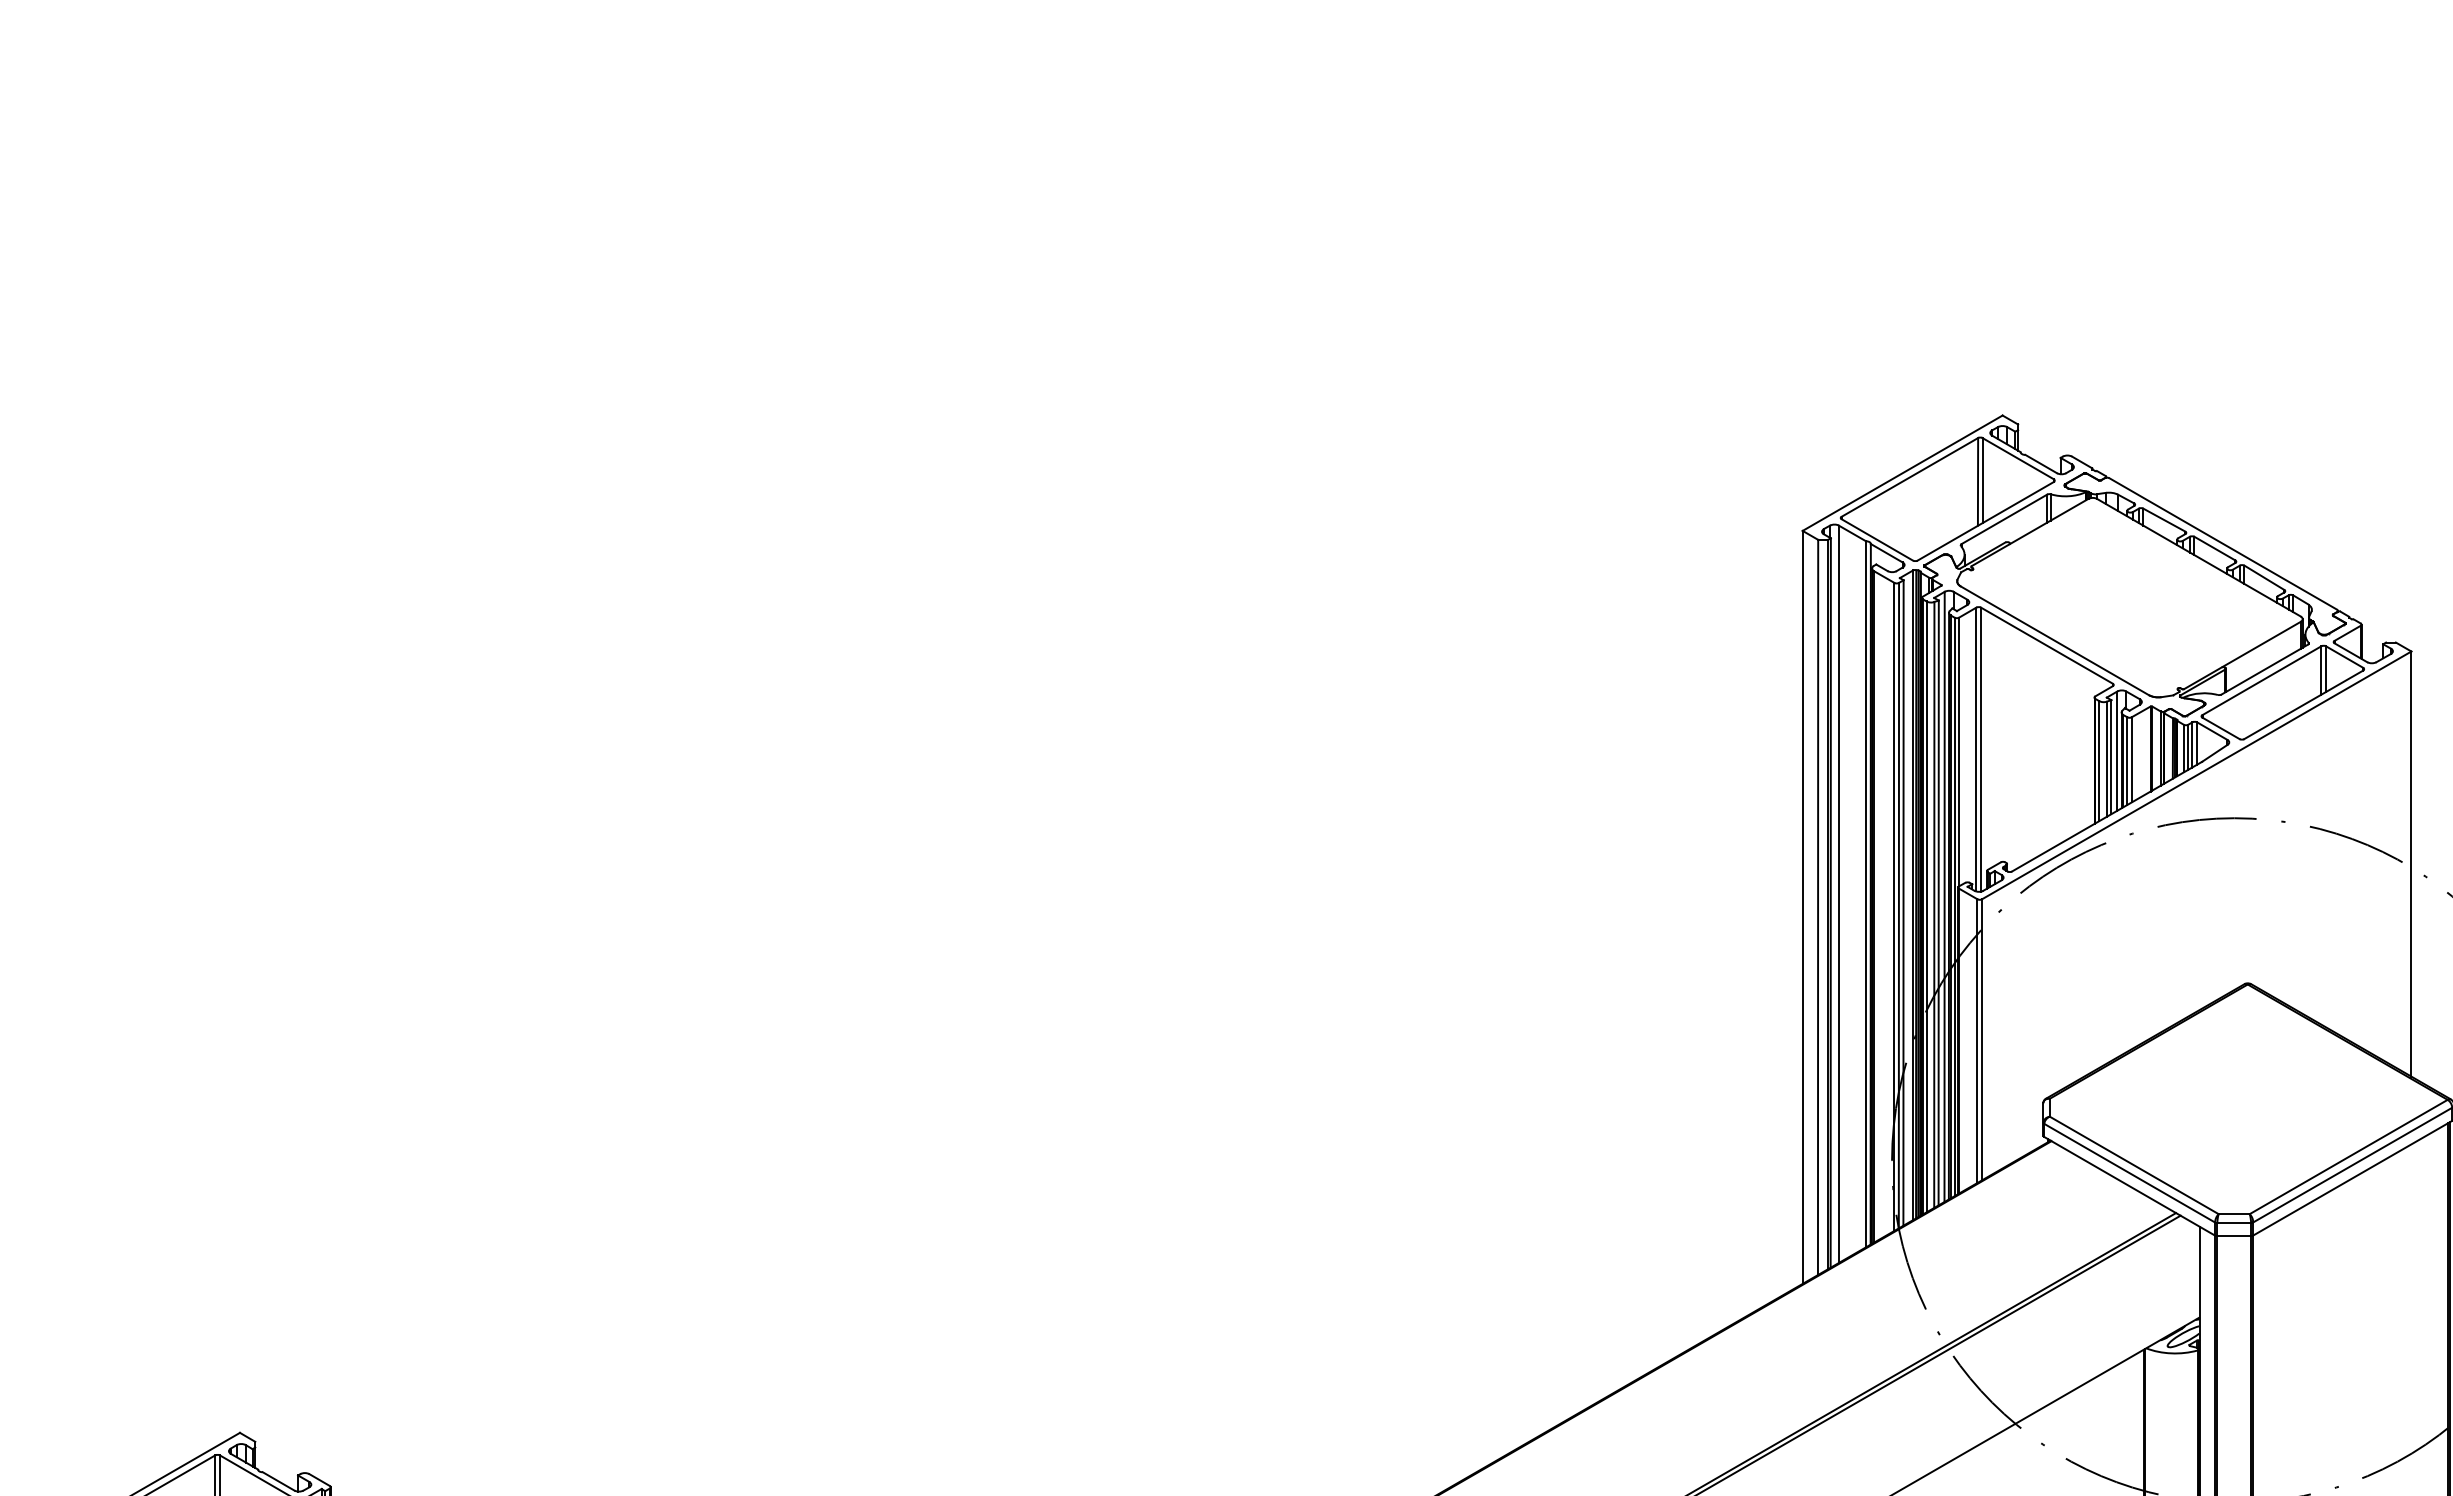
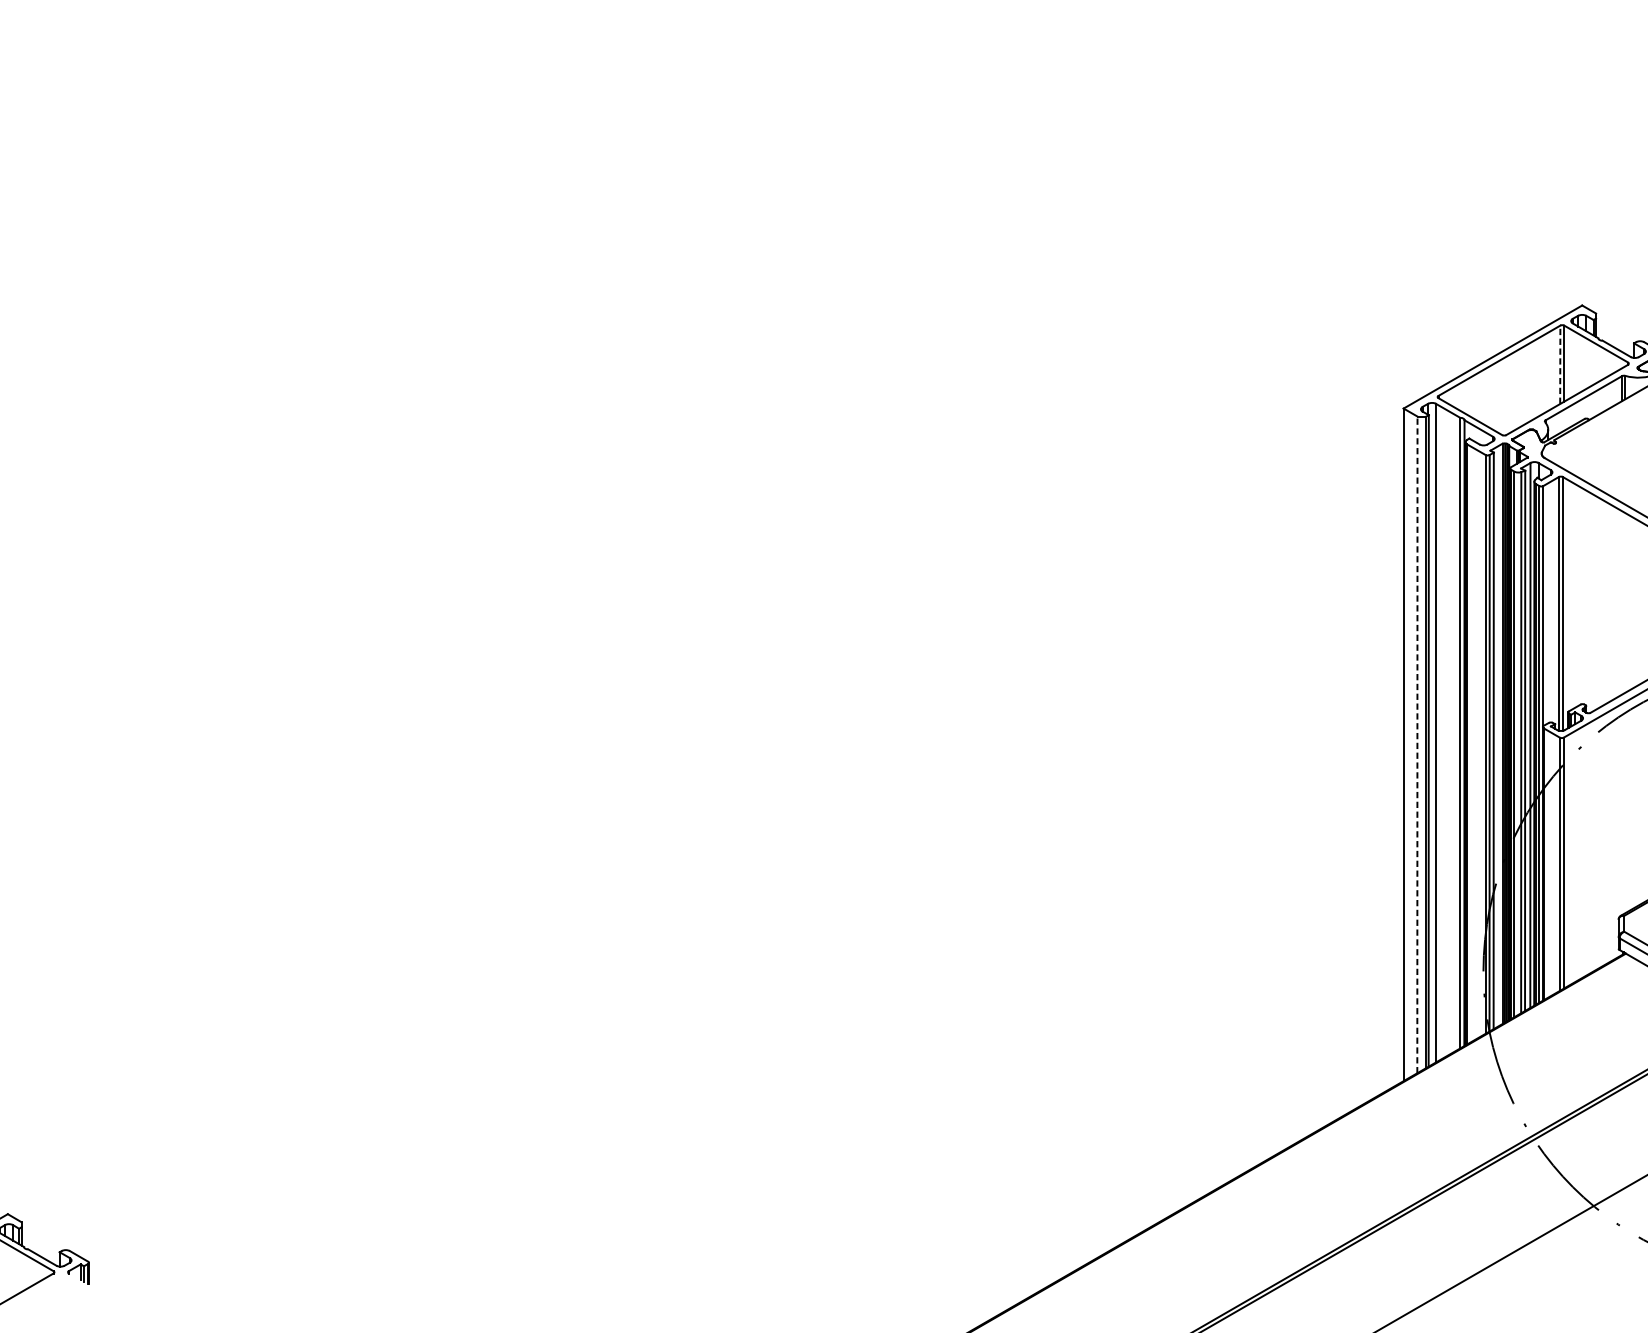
line: (1978, 481) -> (1560, 364), solid -> dashed
line: (1818, 907) -> (1417, 744), solid -> dashed

